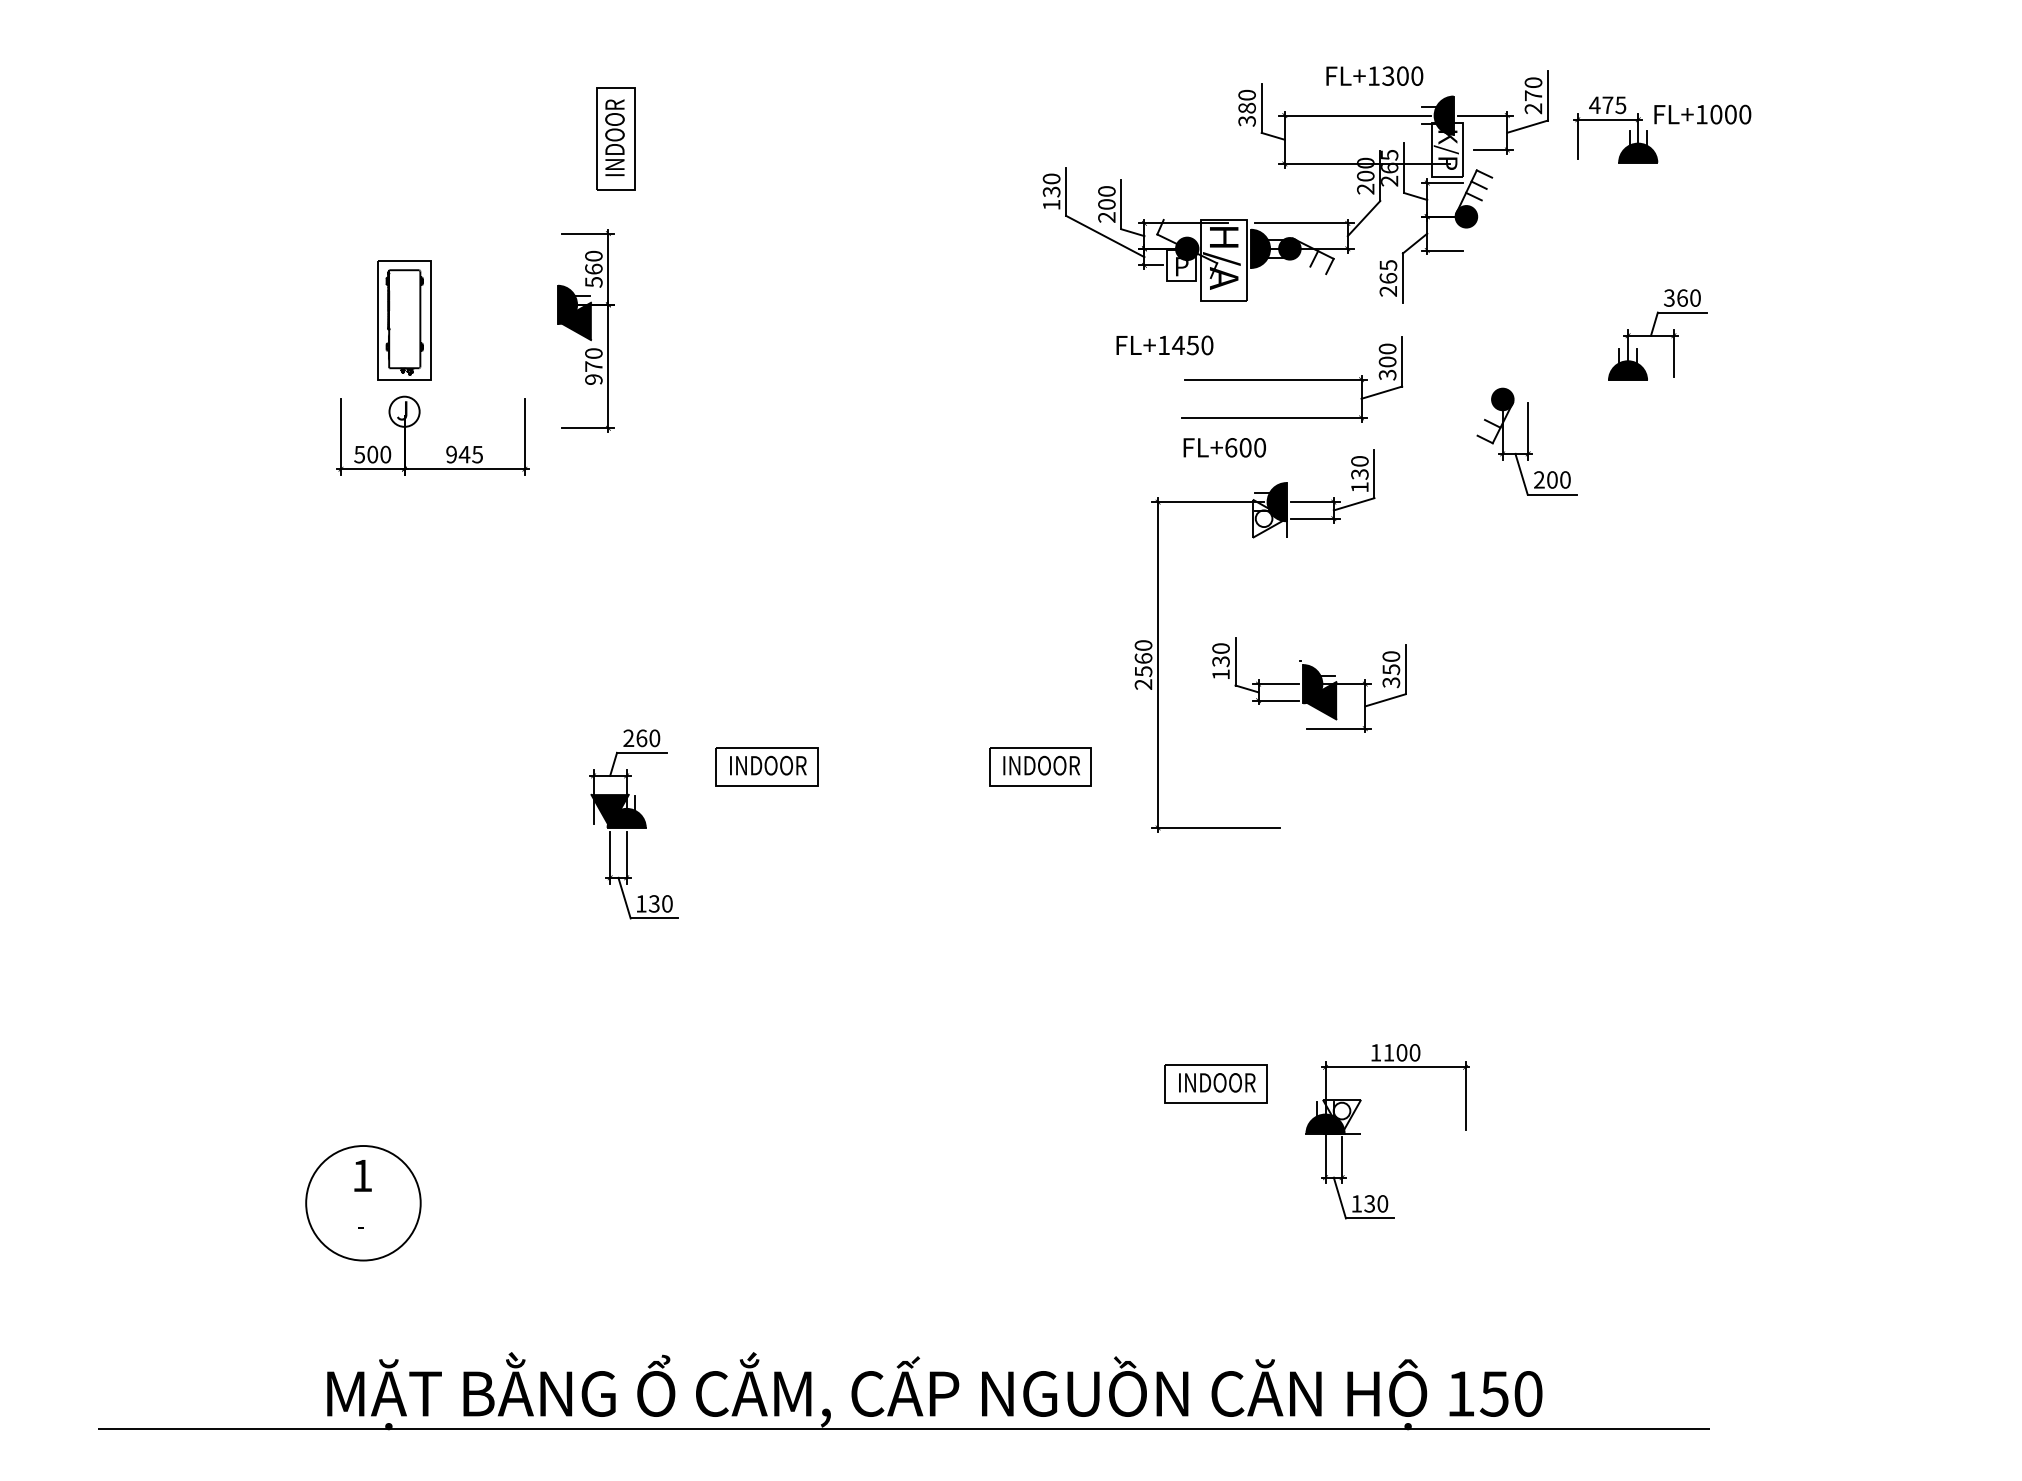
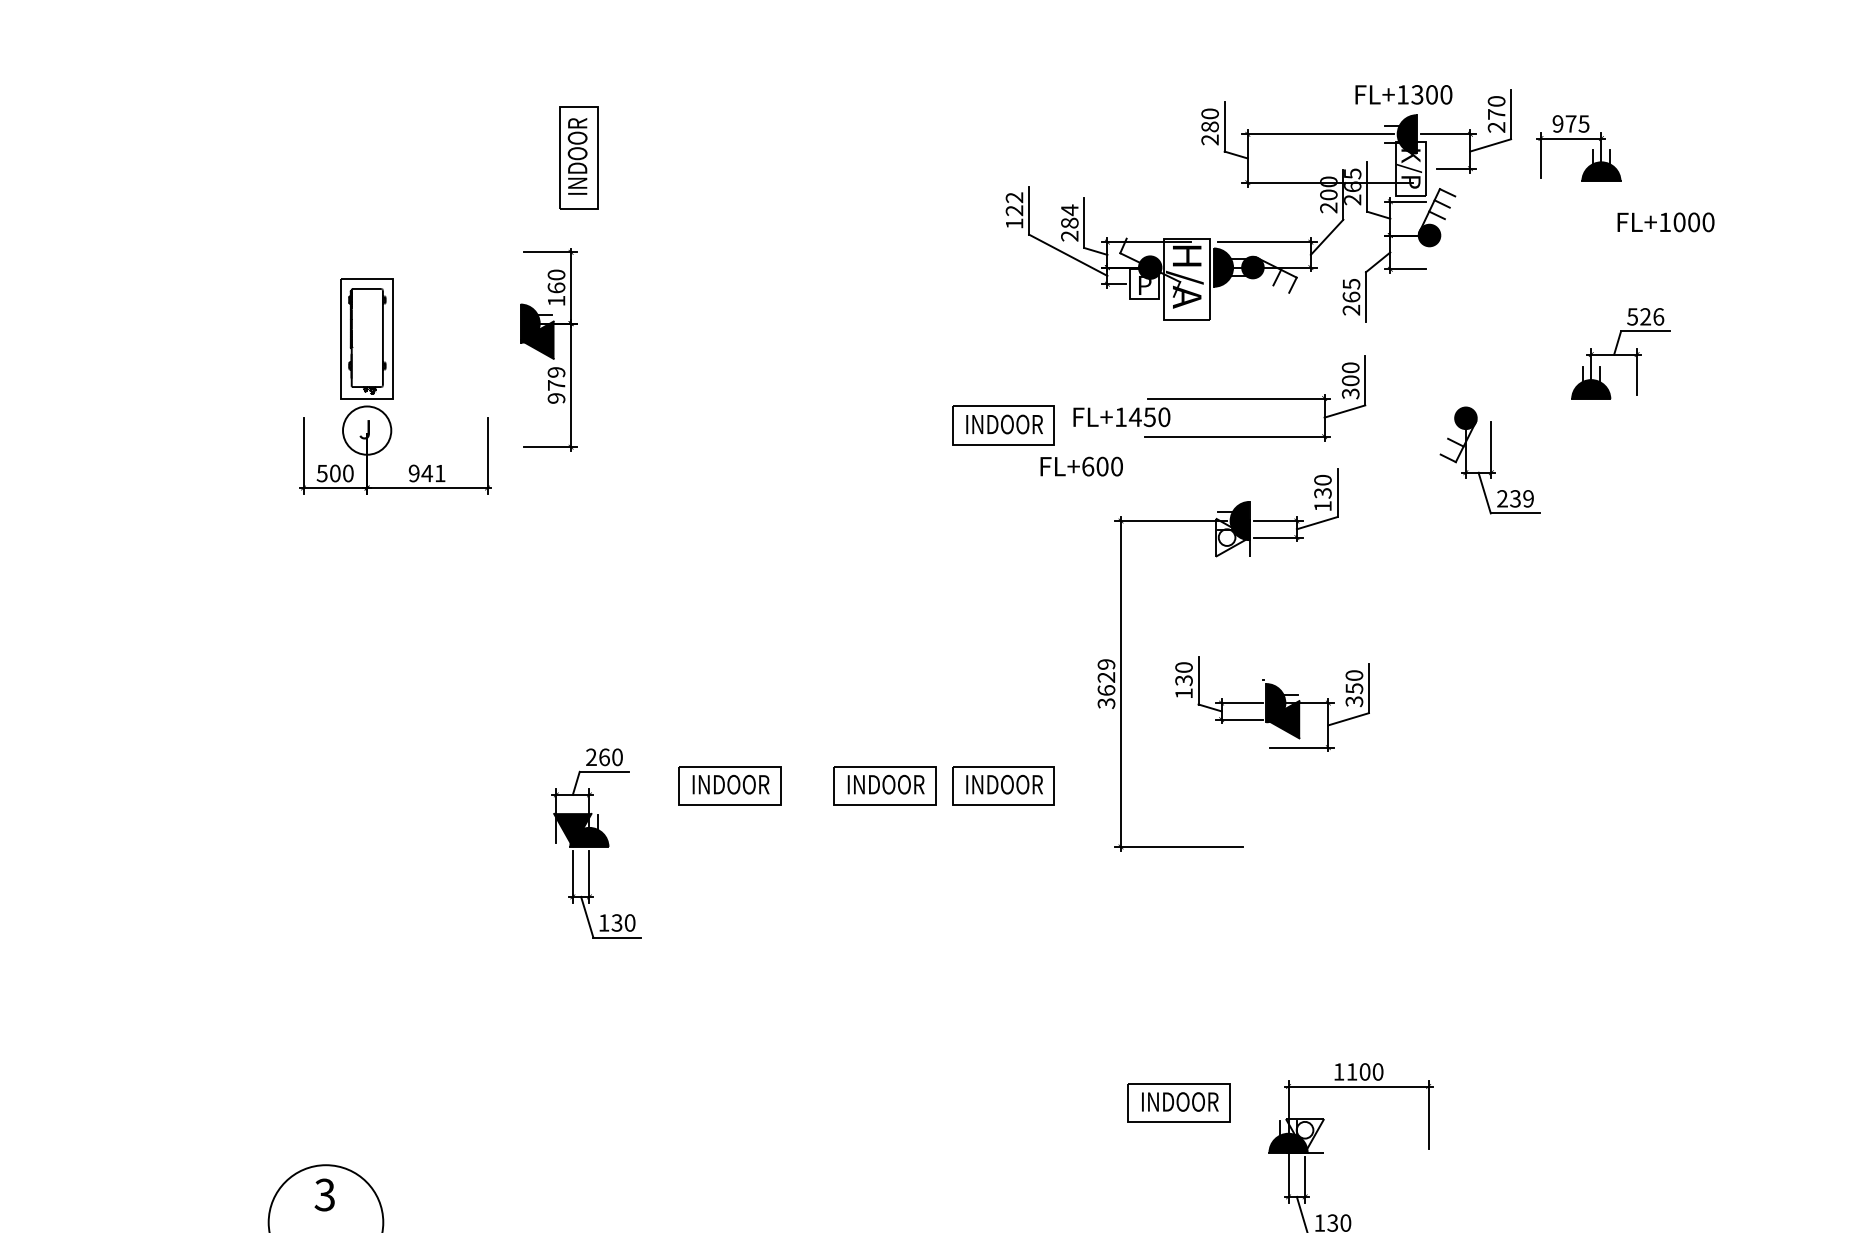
text: (1374, 75) -> (1403, 94), moved
text: (1594, 105) -> (1557, 124), 475 -> 975
text: (1702, 114) -> (1665, 222), moved
text: (1246, 121) -> (1209, 140), 380 -> 280
text: (1051, 185) -> (1014, 204), 130 -> 122
text: (1106, 197) -> (1069, 216), 200 -> 284
text: (593, 282) -> (556, 301), 560 -> 160
text: (1682, 297) -> (1645, 316), 360 -> 526
text: (1164, 345) -> (1121, 417), moved
text: (593, 353) -> (556, 372), 970 -> 979
part: (1040, 406) -> (1003, 425), added
circle: (404, 411) -> (367, 430), size x1.6
text: (1224, 447) -> (1081, 466), moved
text: (477, 454) -> (440, 473), 945 -> 941
text: (1558, 479) -> (1521, 498), 200 -> 239
text: (1143, 665) -> (1106, 684), 2560 -> 3629
part: (921, 766) -> (884, 785), added
text: (362, 1175) -> (325, 1194), 1 -> 3

